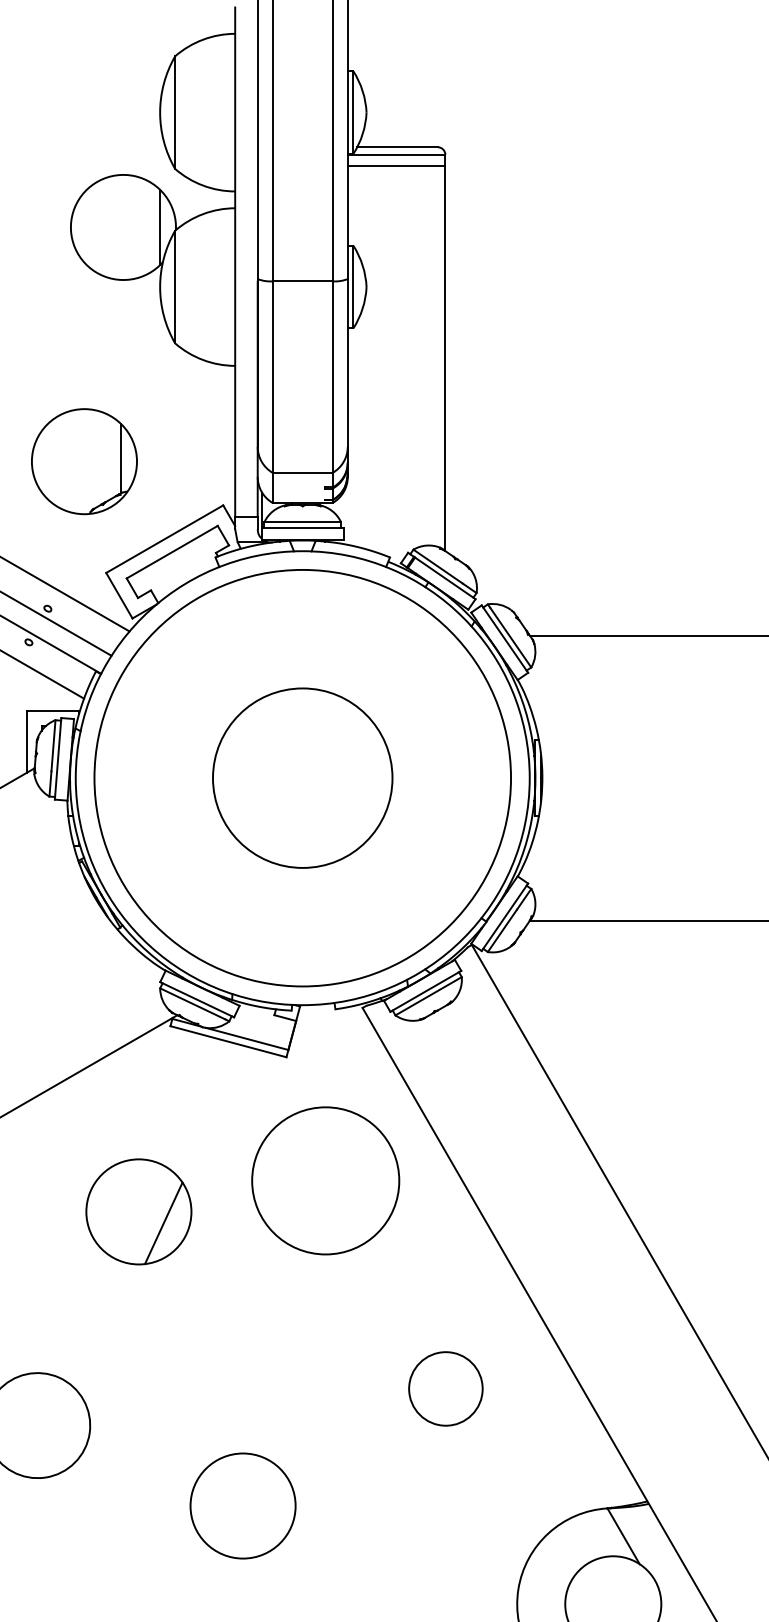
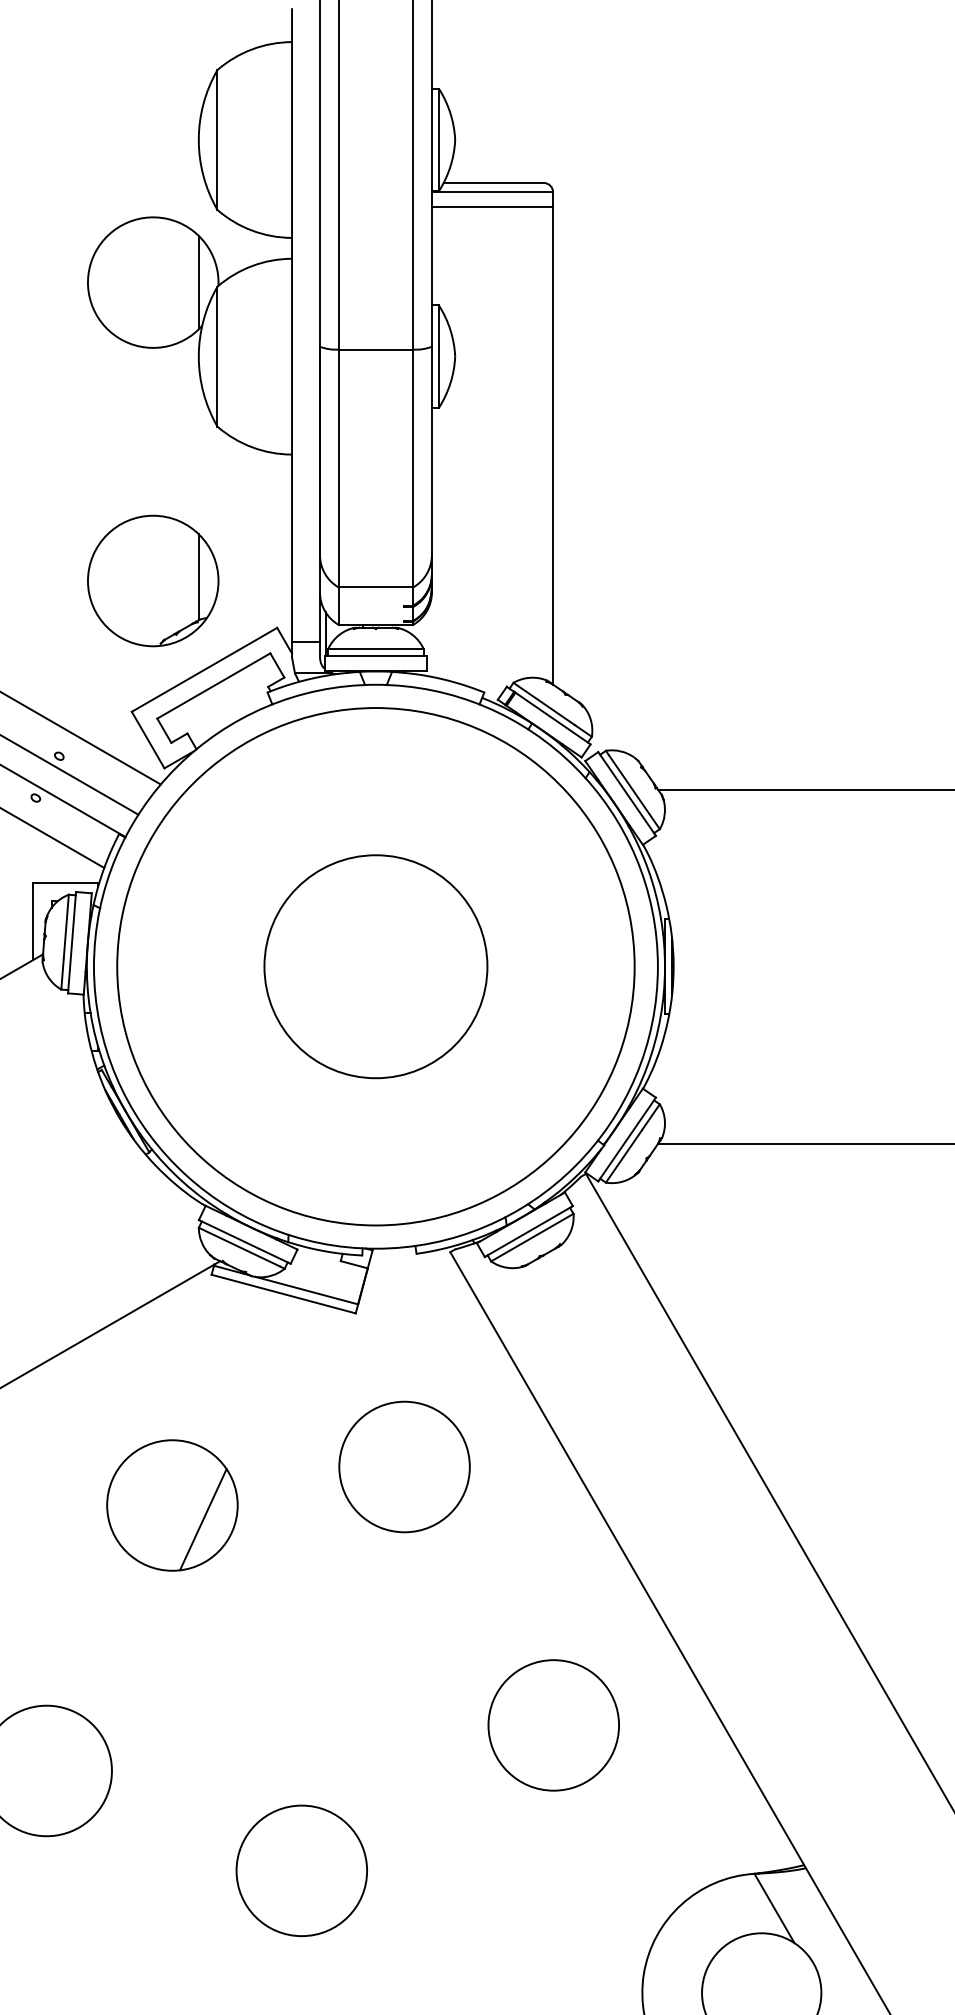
part: (84, 461) -> (153, 580), moved
circle: (325, 1180) -> (404, 1466), size x0.71
circle: (445, 1388) -> (553, 1724), size x1.43

